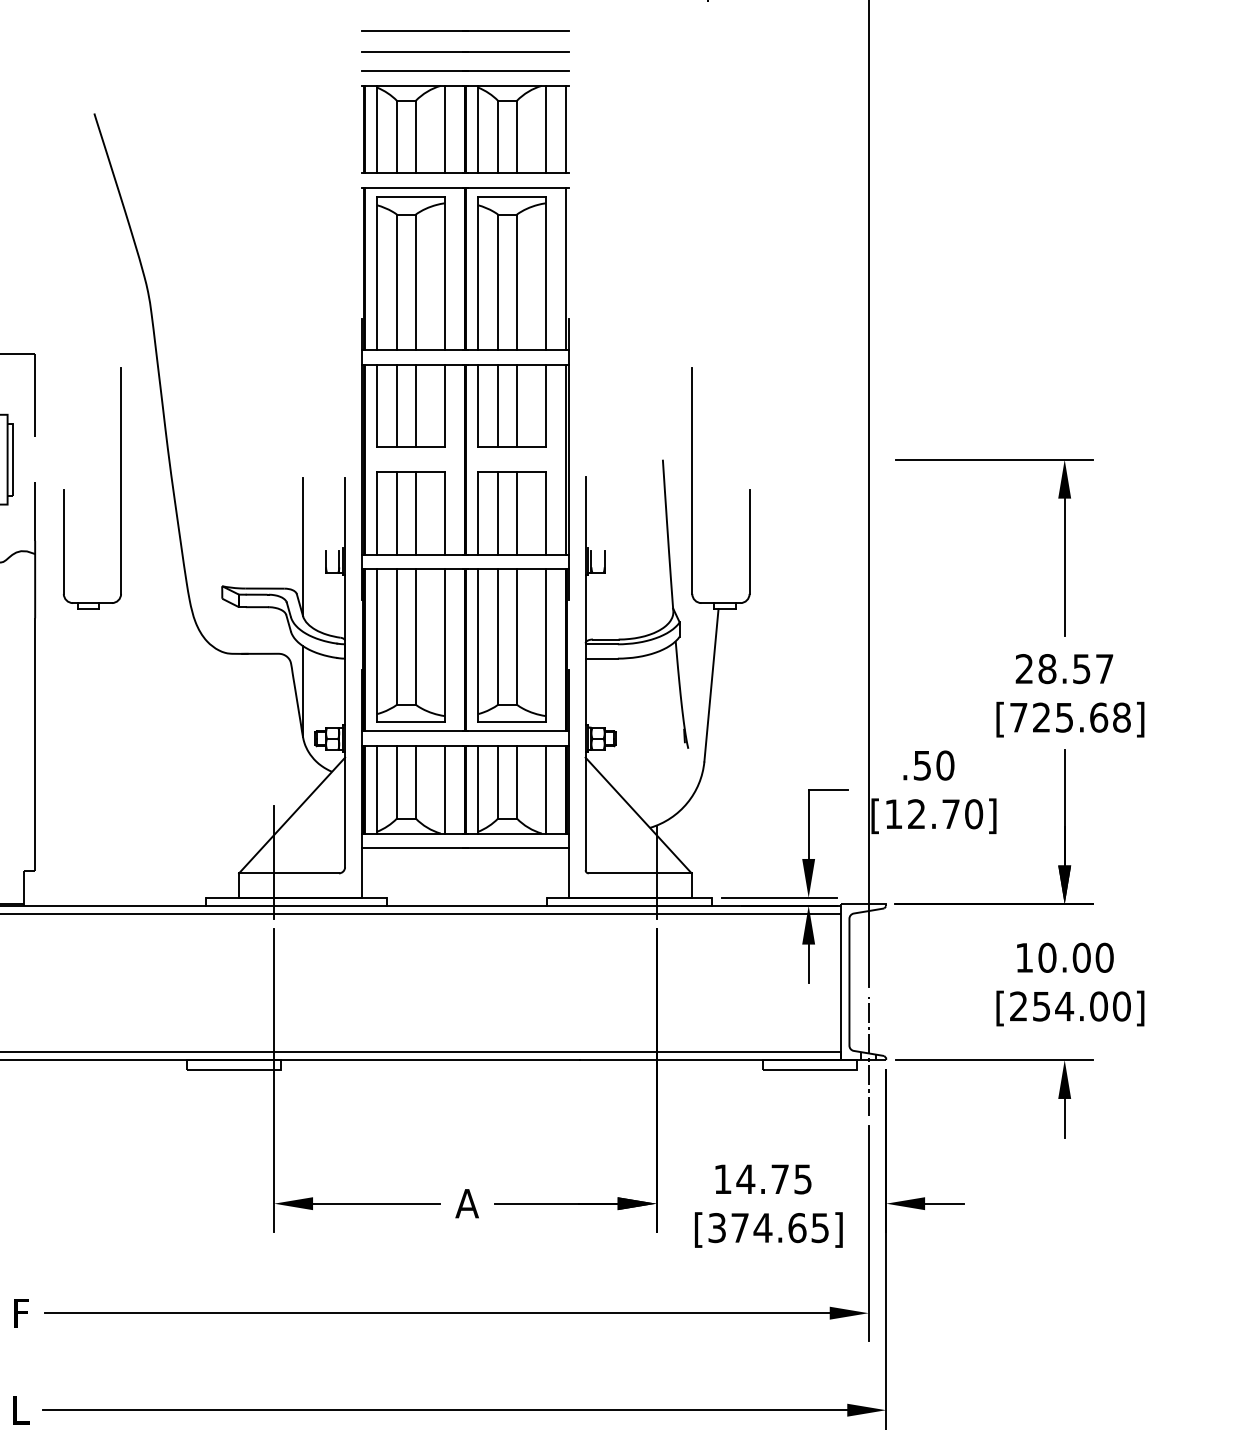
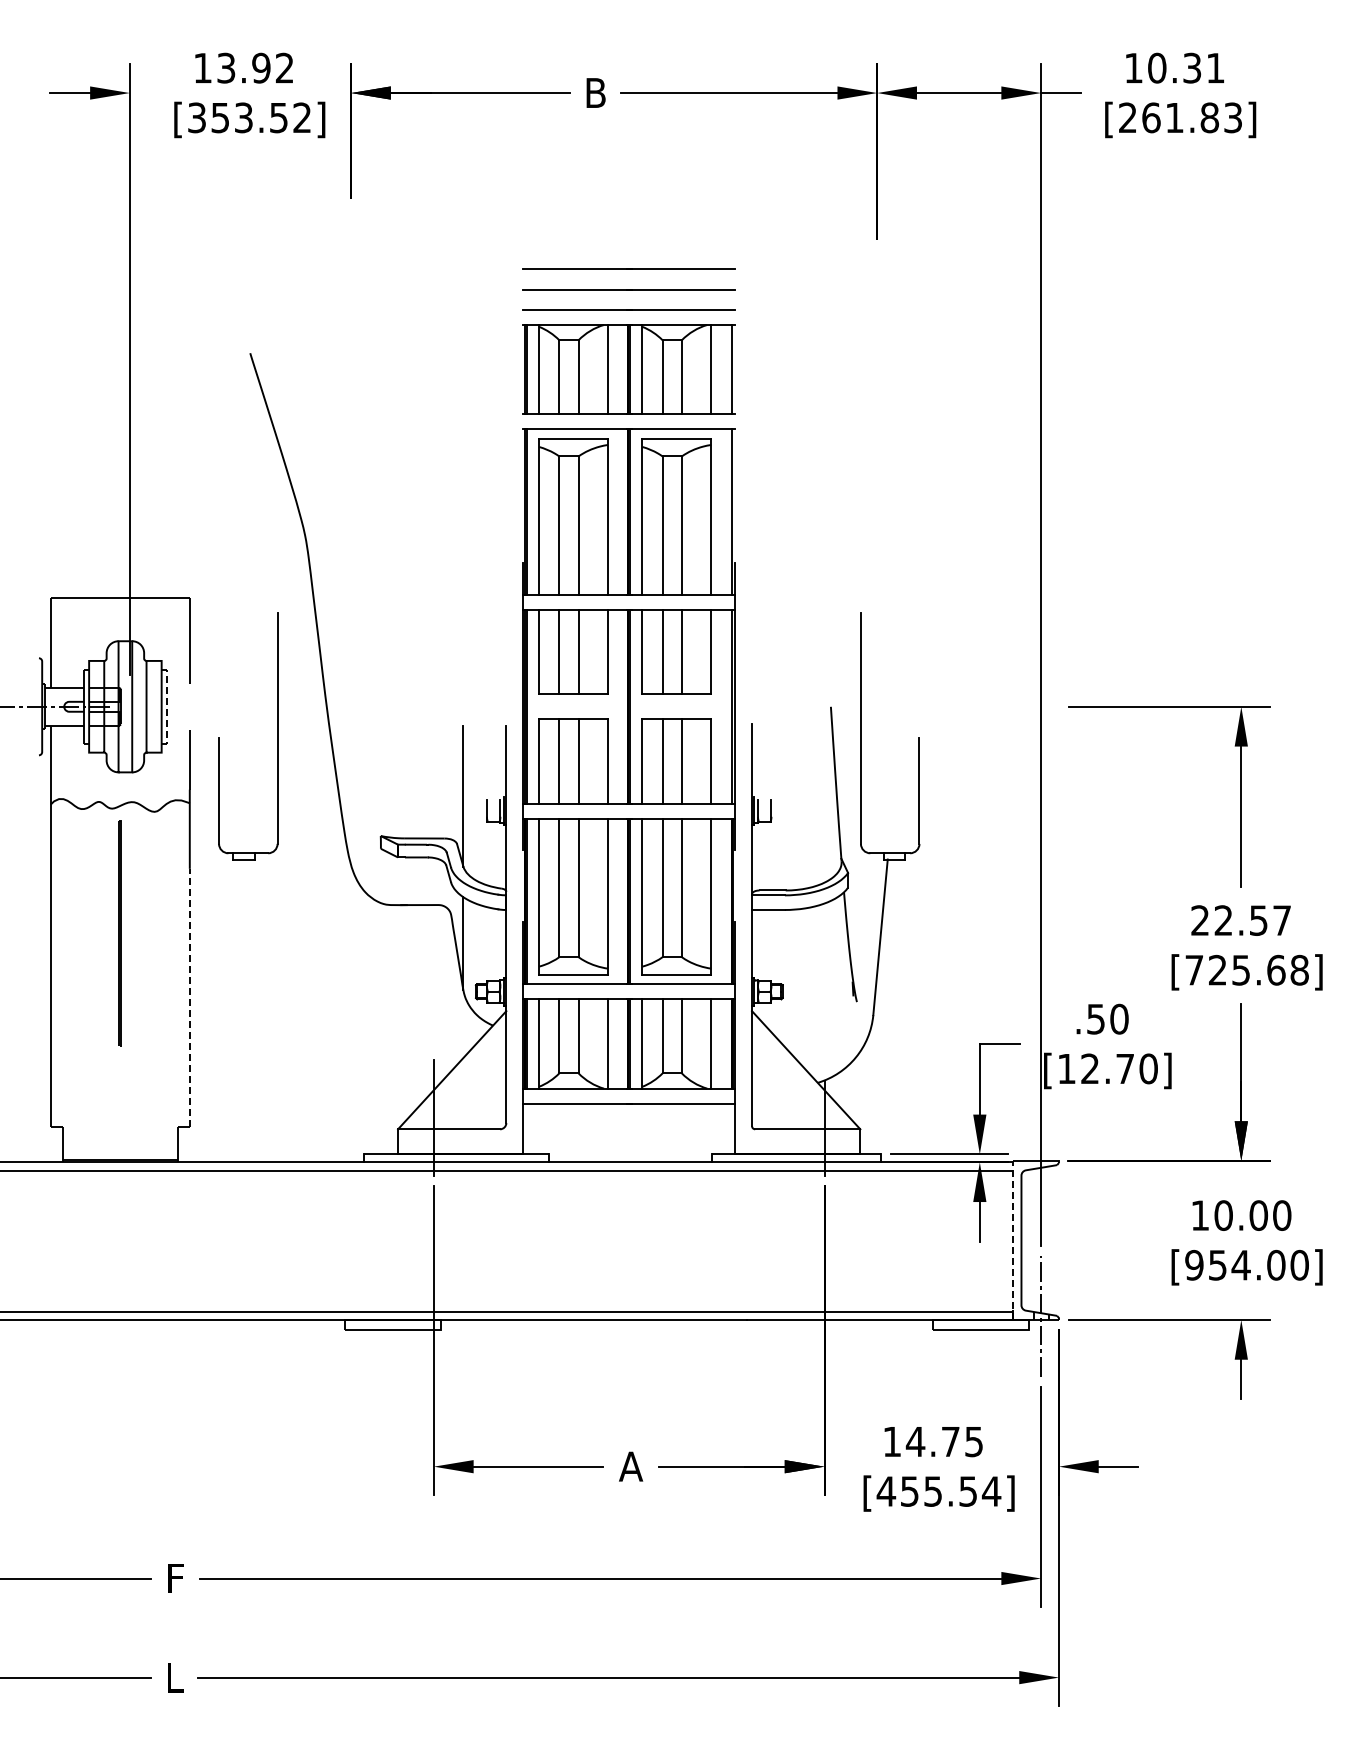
line: (12, 456) -> (166, 703), solid -> dashed
text: (1047, 668) -> (1223, 920), 28.57 -> 22.57
line: (34, 744) -> (189, 997), solid -> dashed
line: (841, 981) -> (1013, 1239), solid -> dashed
text: (1018, 1006) -> (1194, 1265), [254.00] -> [954.00]
text: (768, 1227) -> (938, 1491), [374.65] -> [455.54]

